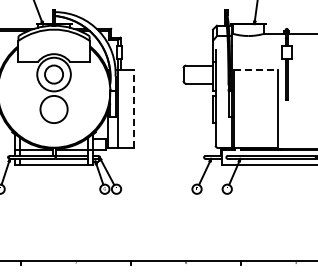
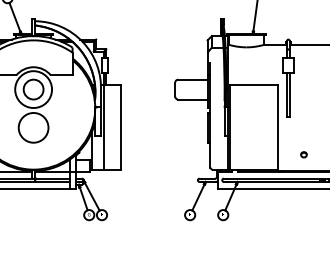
line: (255, 70) -> (254, 85), dashed -> solid
line: (133, 108) -> (120, 126), dashed -> solid
part: (300, 133) -> (303, 154), added

